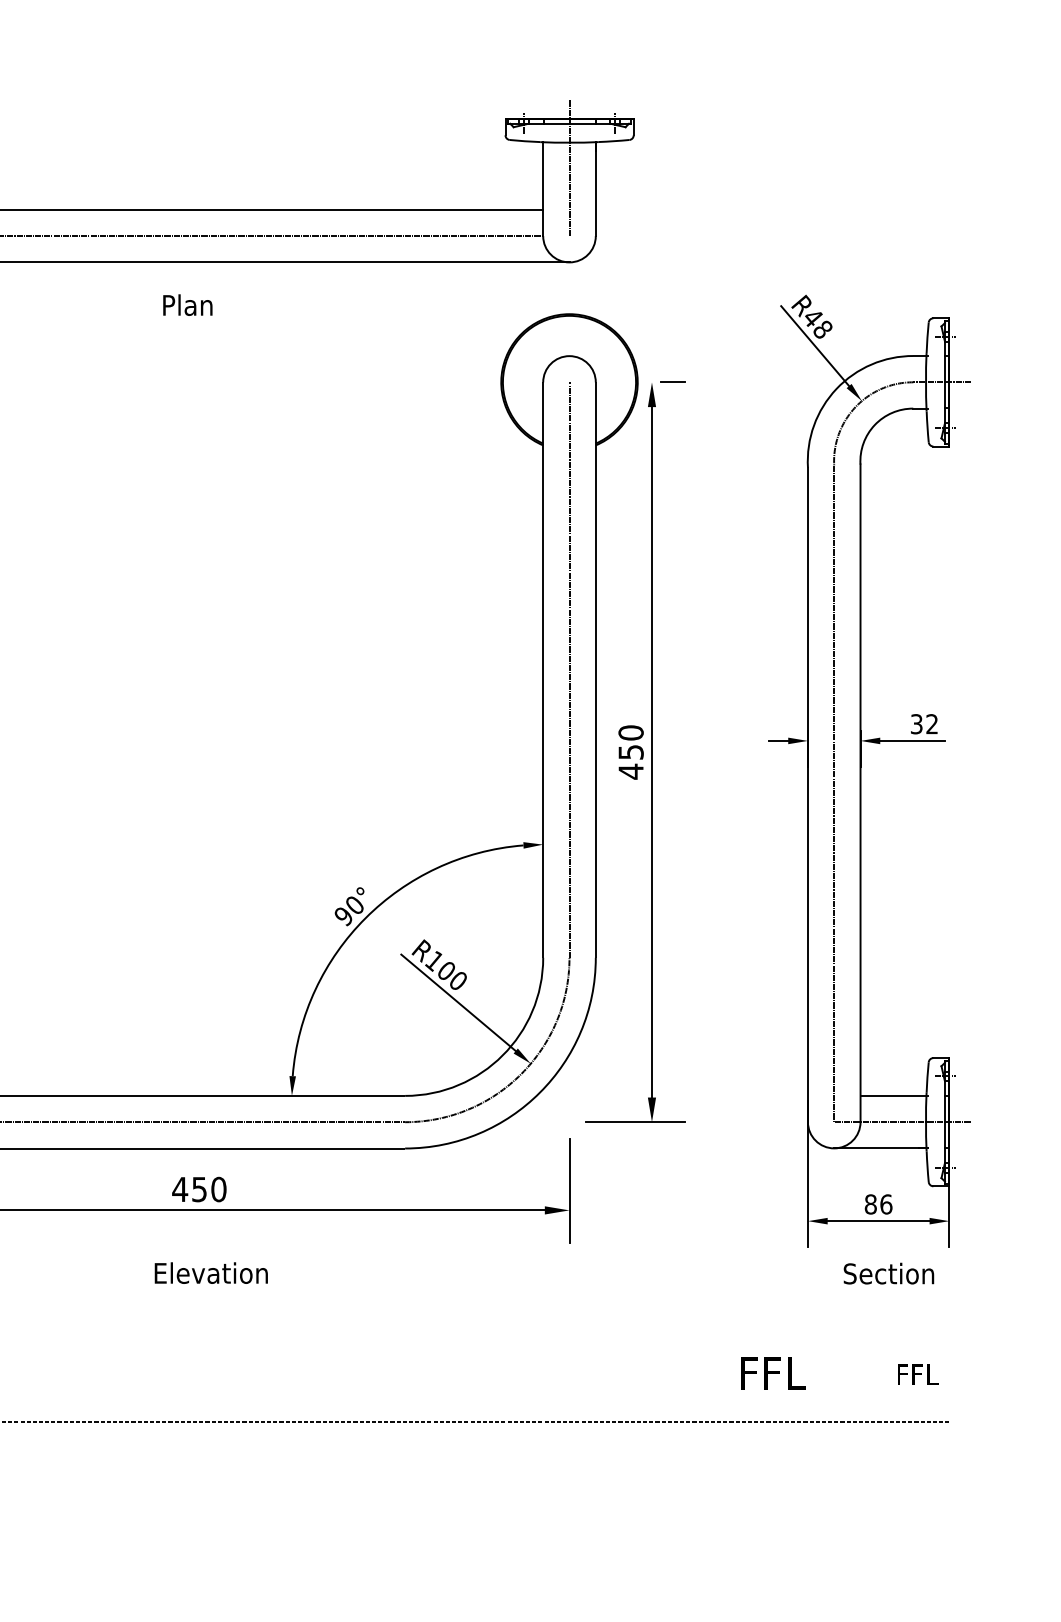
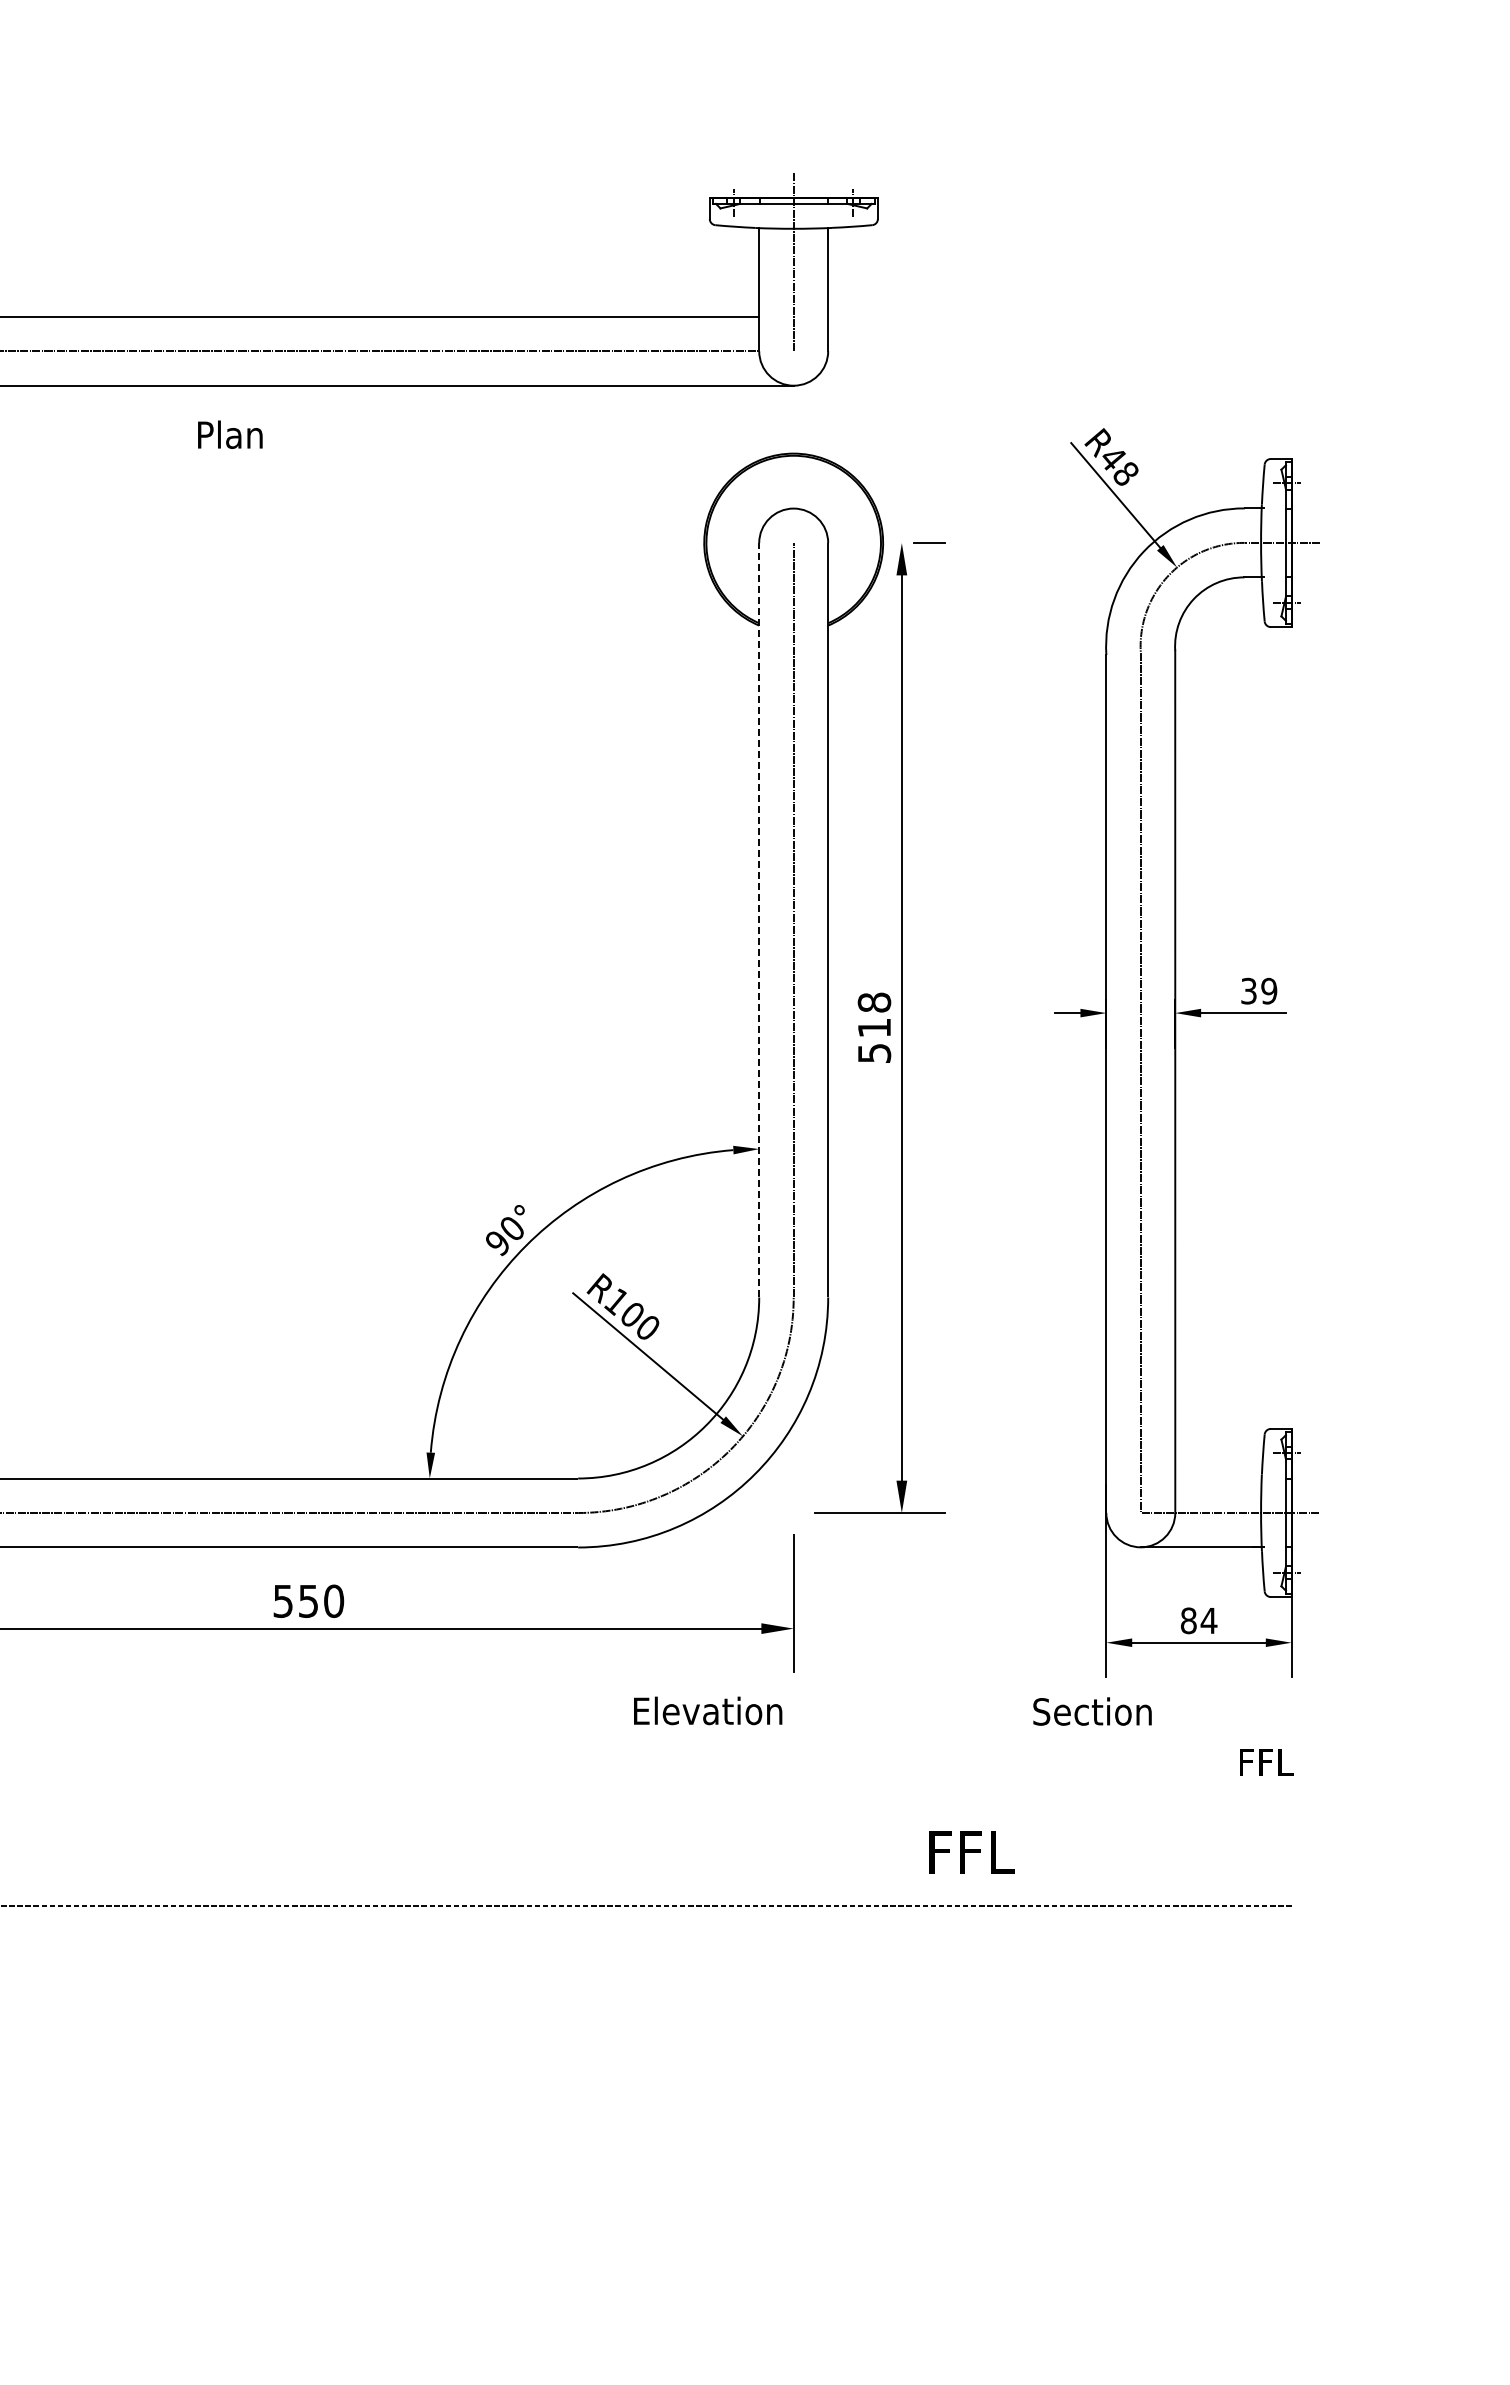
text: (188, 304) -> (230, 434), moved
line: (543, 670) -> (759, 920), solid -> dashed
text: (932, 724) -> (1269, 991), 32 -> 39
text: (631, 752) -> (874, 1028), 450 -> 518
line: (894, 1095) -> (1219, 1478), removed
text: (179, 1189) -> (282, 1601), 450 -> 550
text: (885, 1204) -> (1208, 1620), 86 -> 84
text: (211, 1272) -> (708, 1710), moved
text: (888, 1273) -> (1092, 1711), moved
text: (772, 1373) -> (971, 1852), moved
text: (917, 1375) -> (1266, 1762), moved

